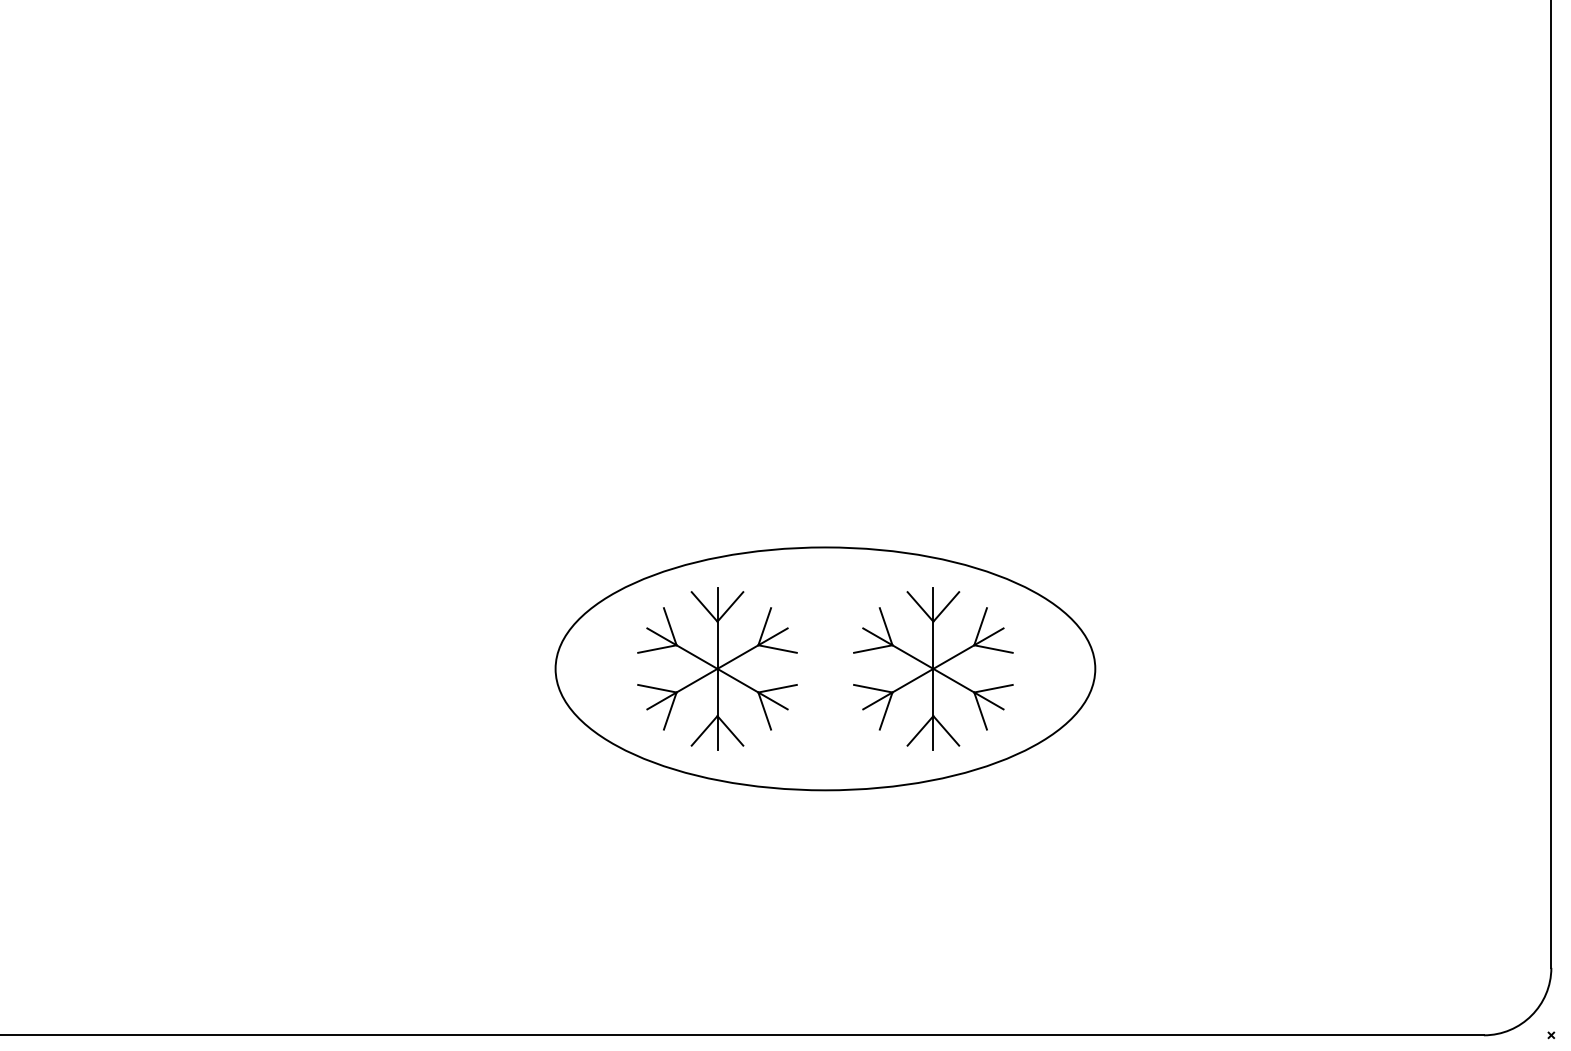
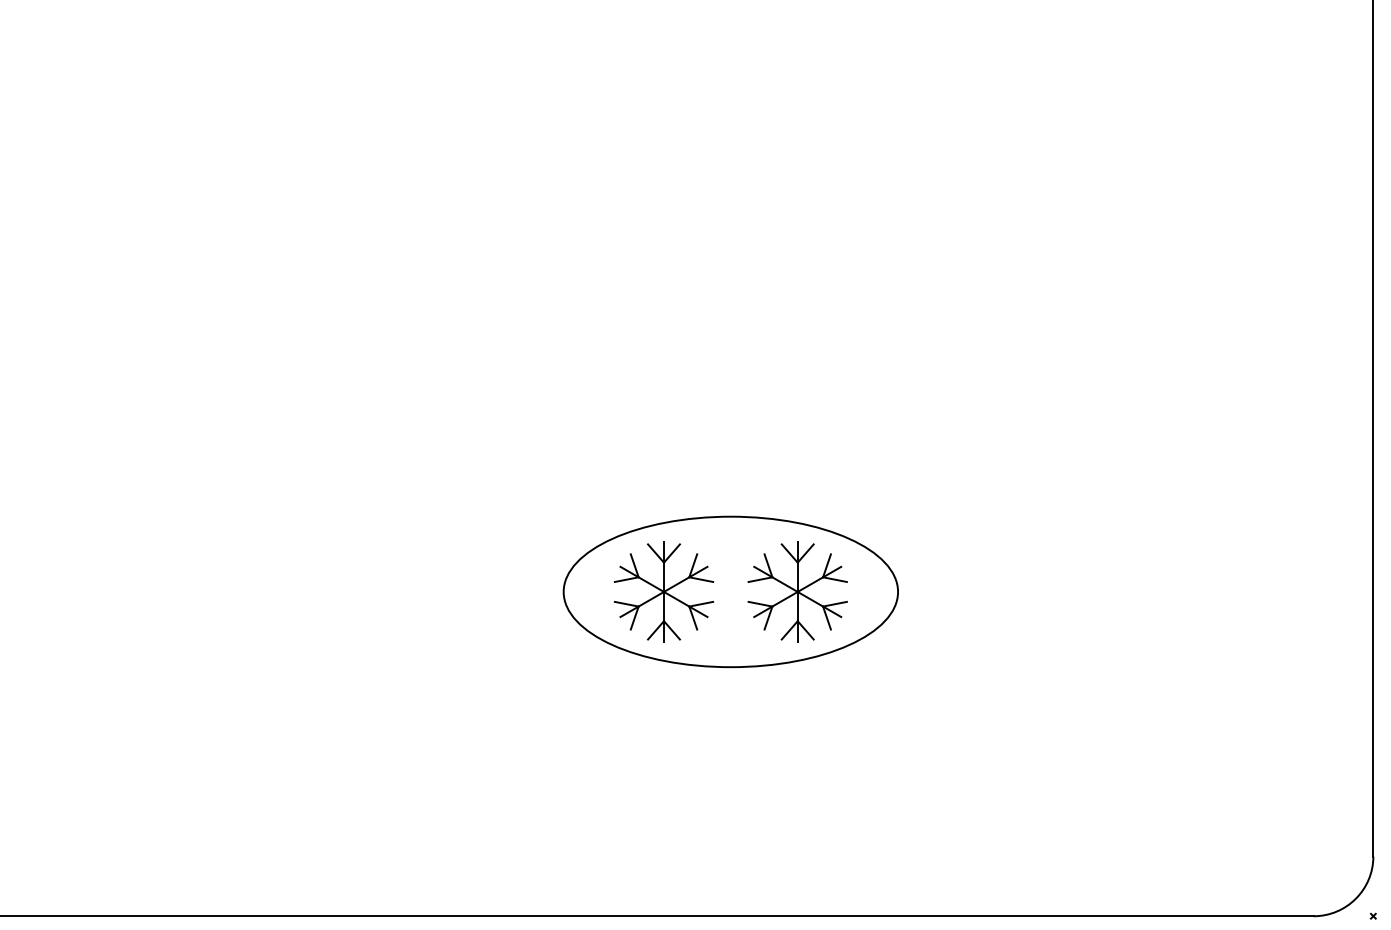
part: (825, 668) -> (730, 591), size x0.7

